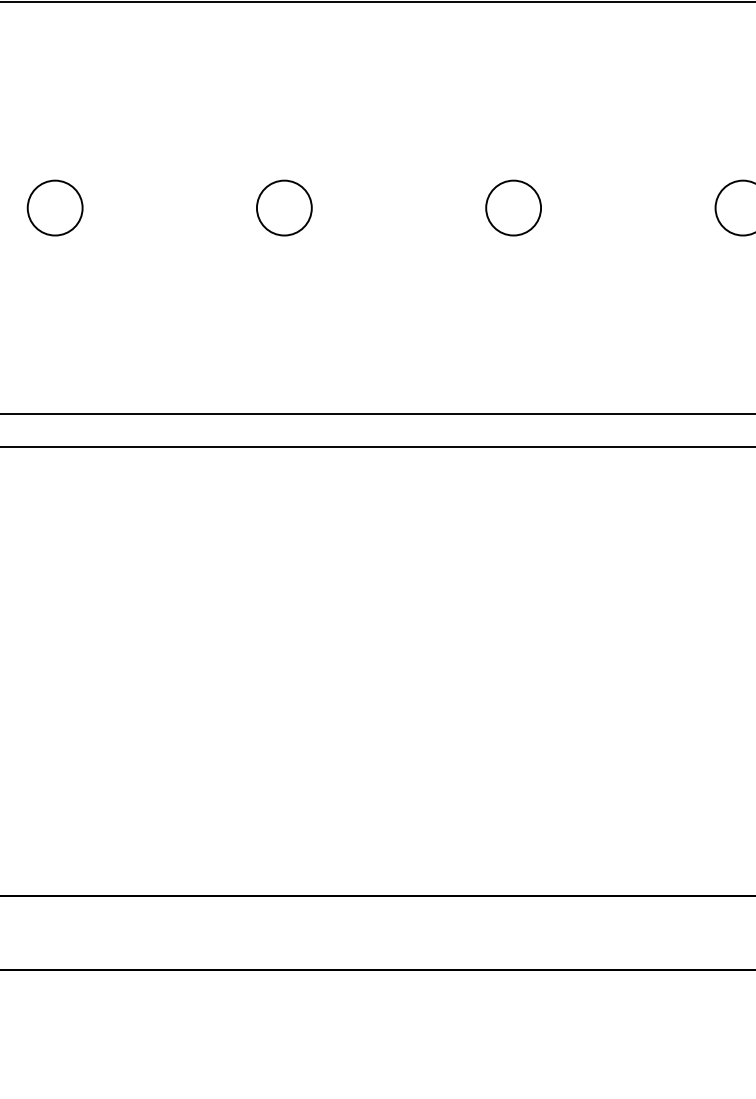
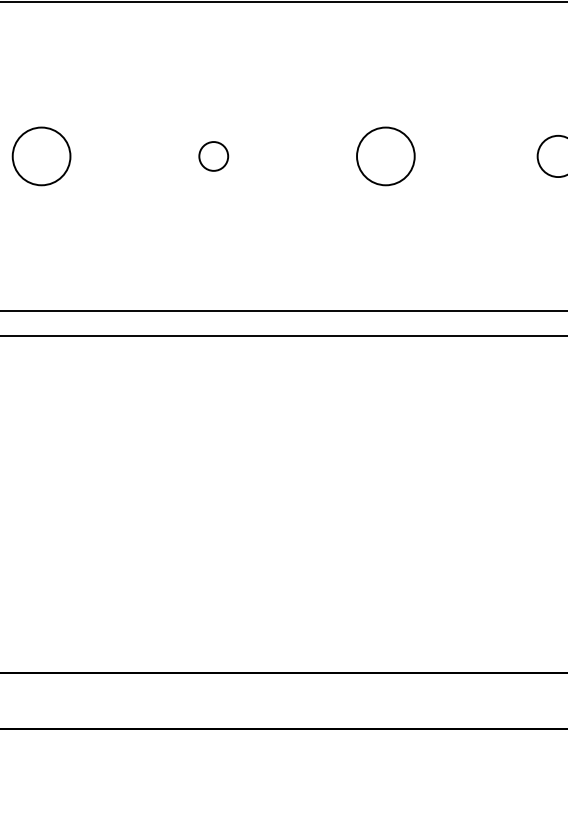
circle: (53, 208) -> (40, 156), size x1.4
circle: (284, 208) -> (213, 156), size x0.7
circle: (513, 208) -> (385, 156), size x1.4

